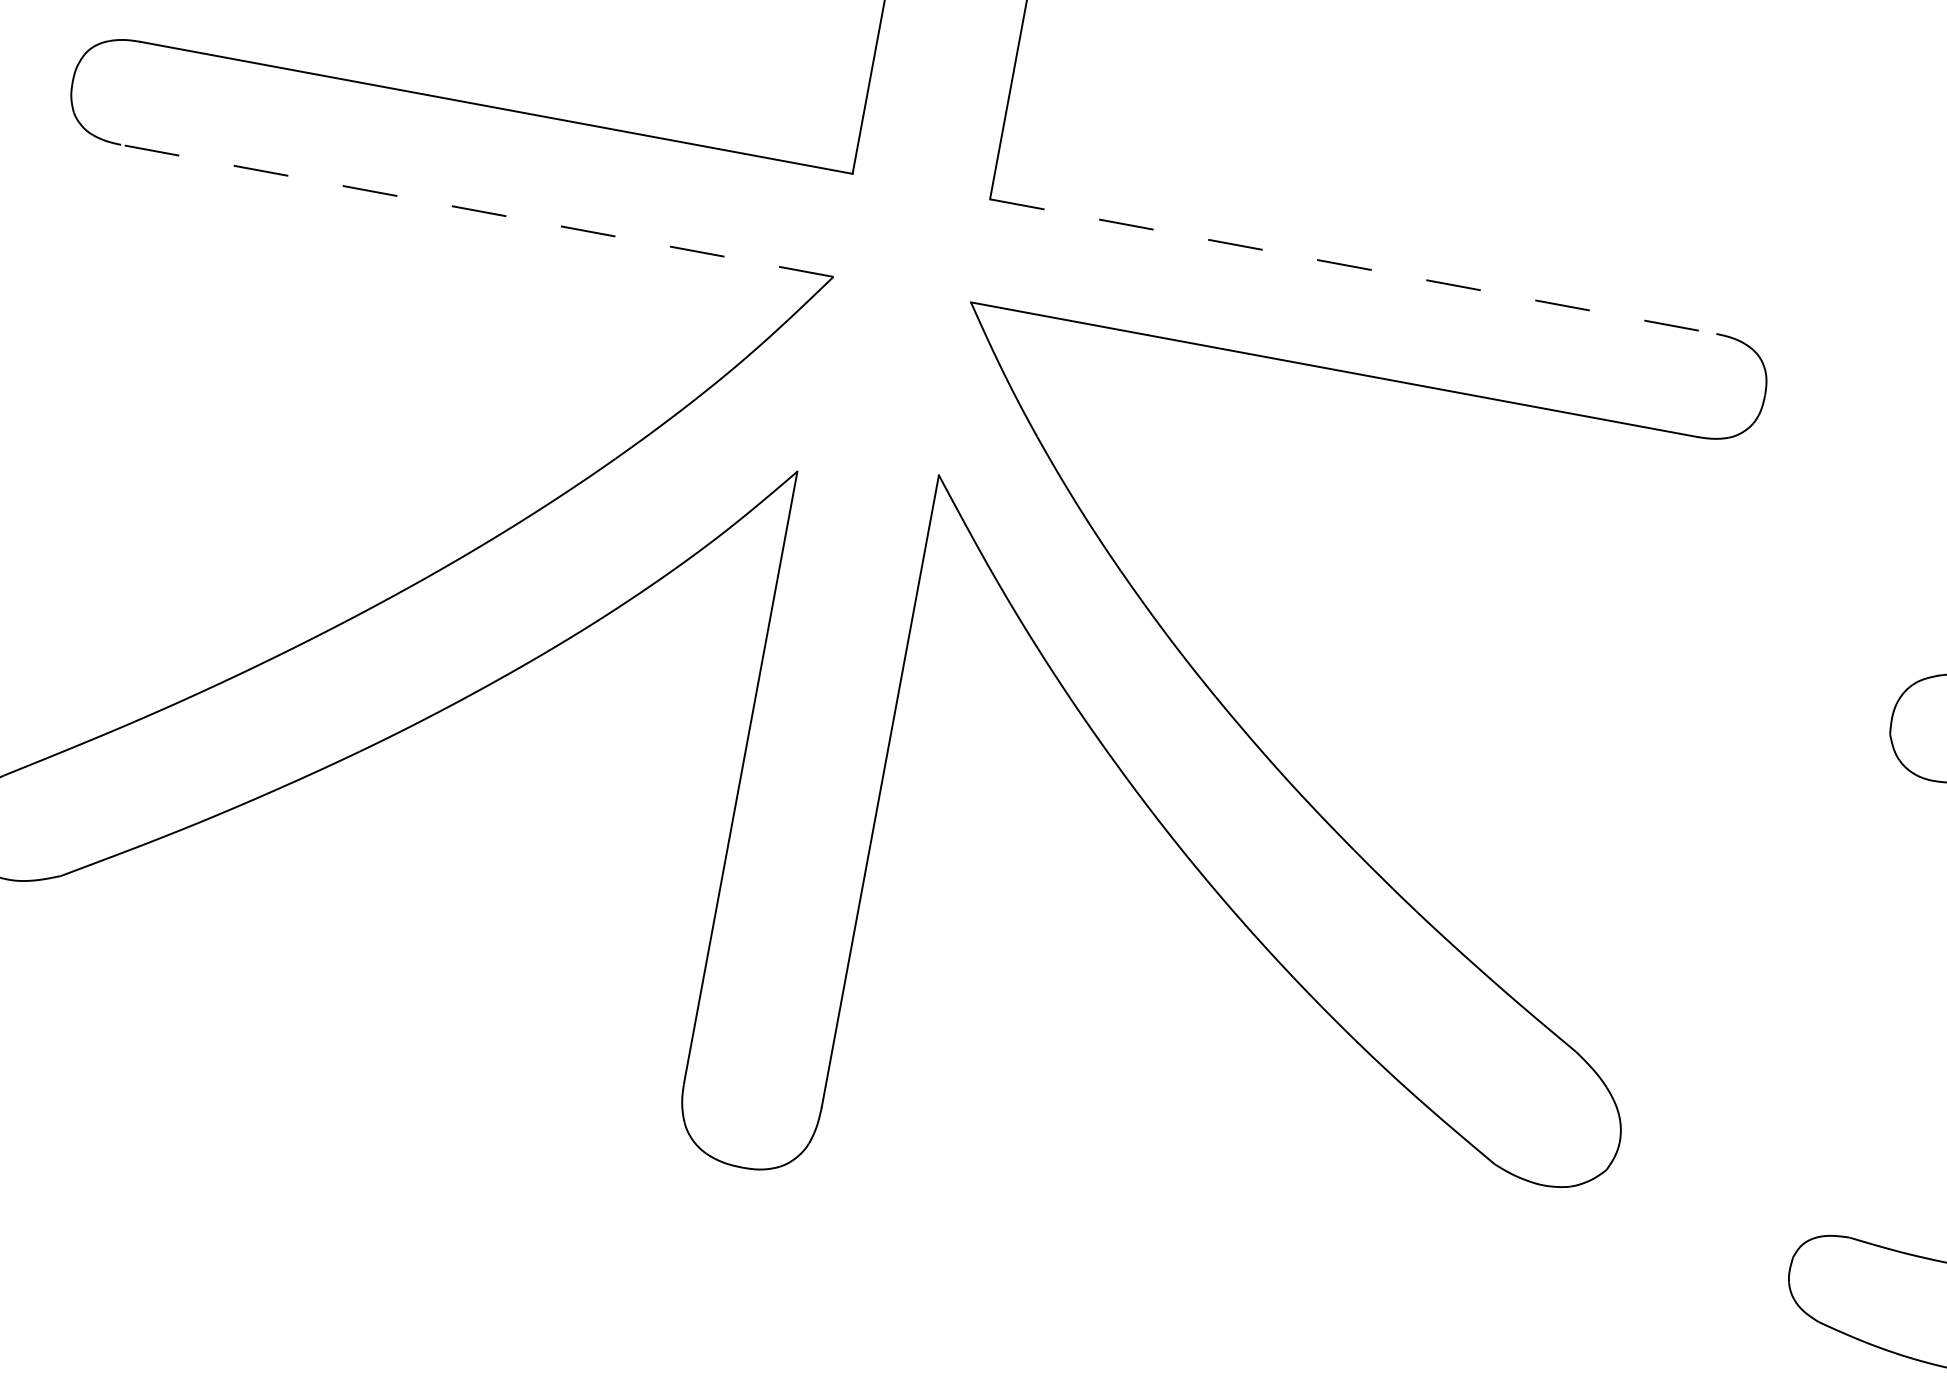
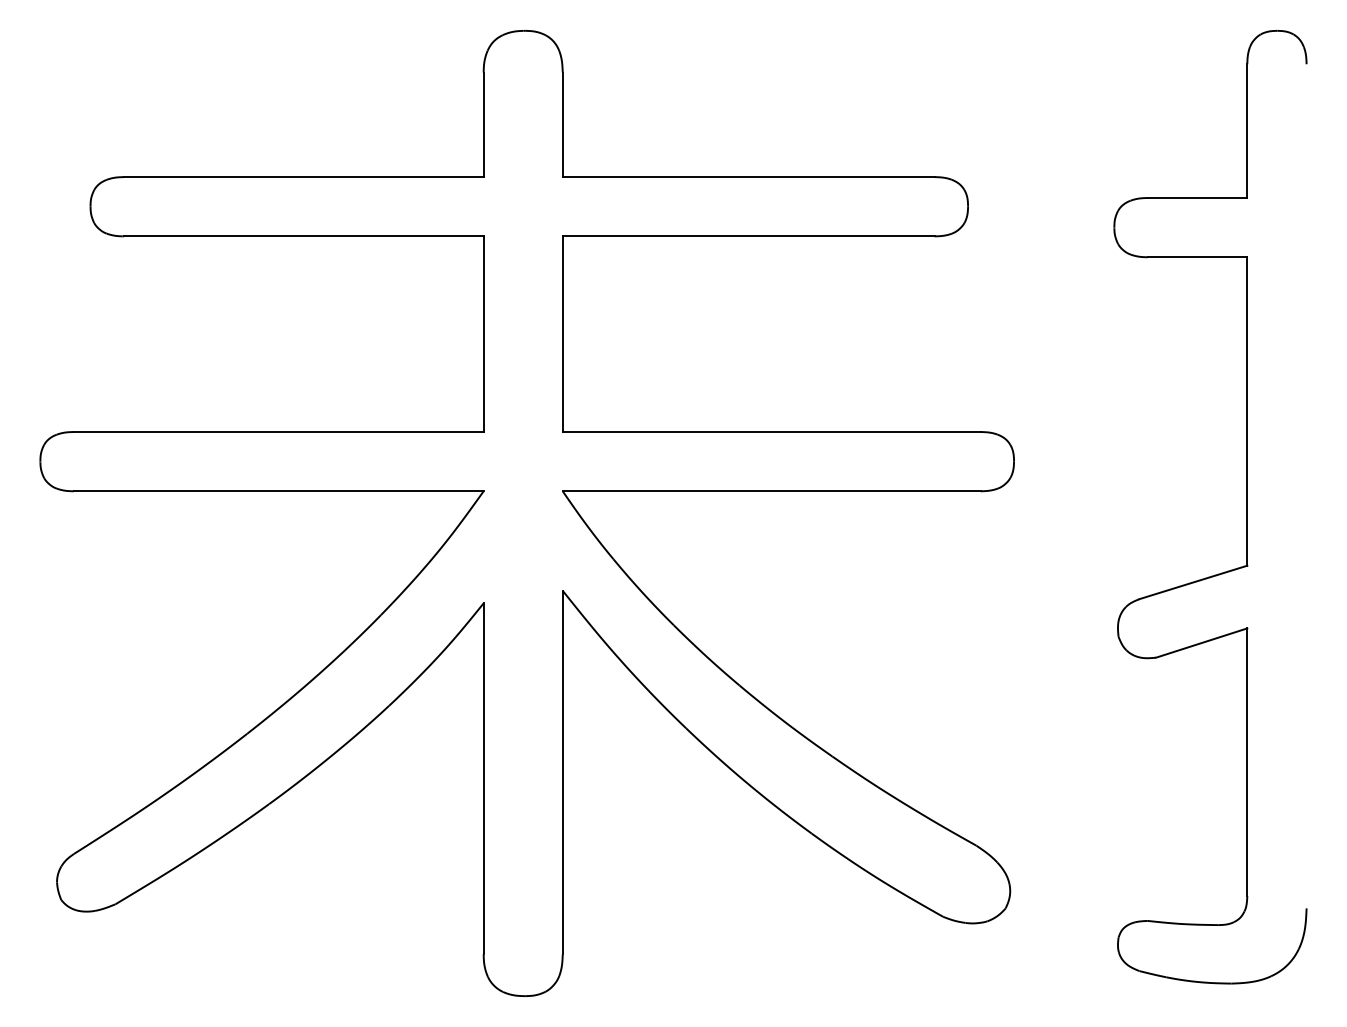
line: (476, 211) -> (278, 491), dashed -> solid
line: (1352, 267) -> (771, 432), dashed -> solid

